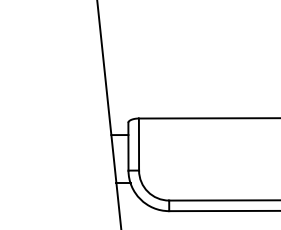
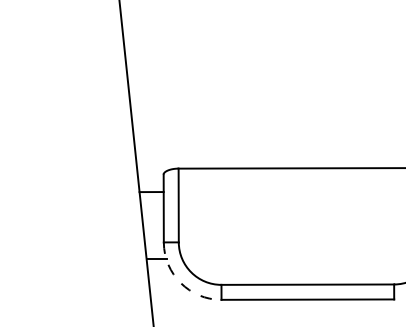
arc: (140, 199) -> (180, 283), solid -> dashed

